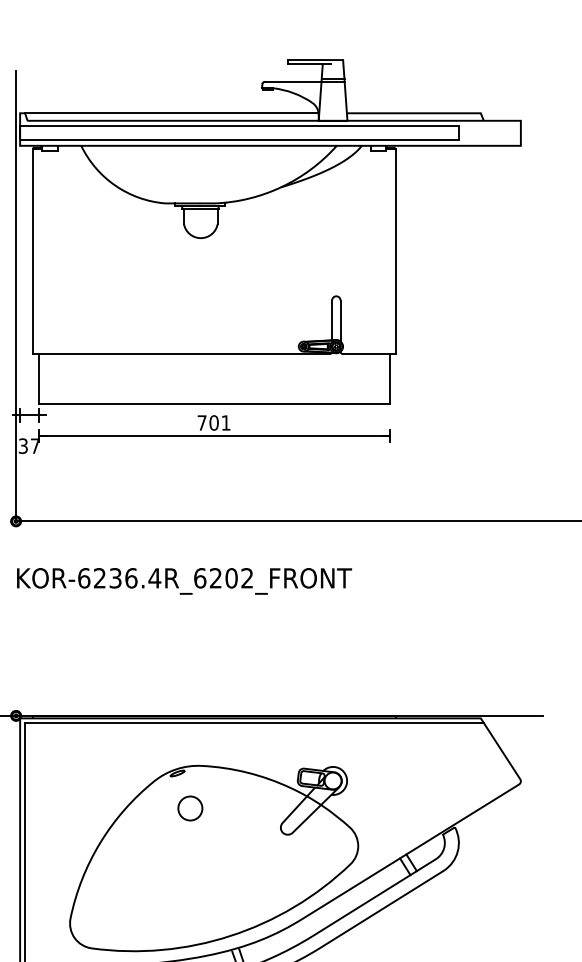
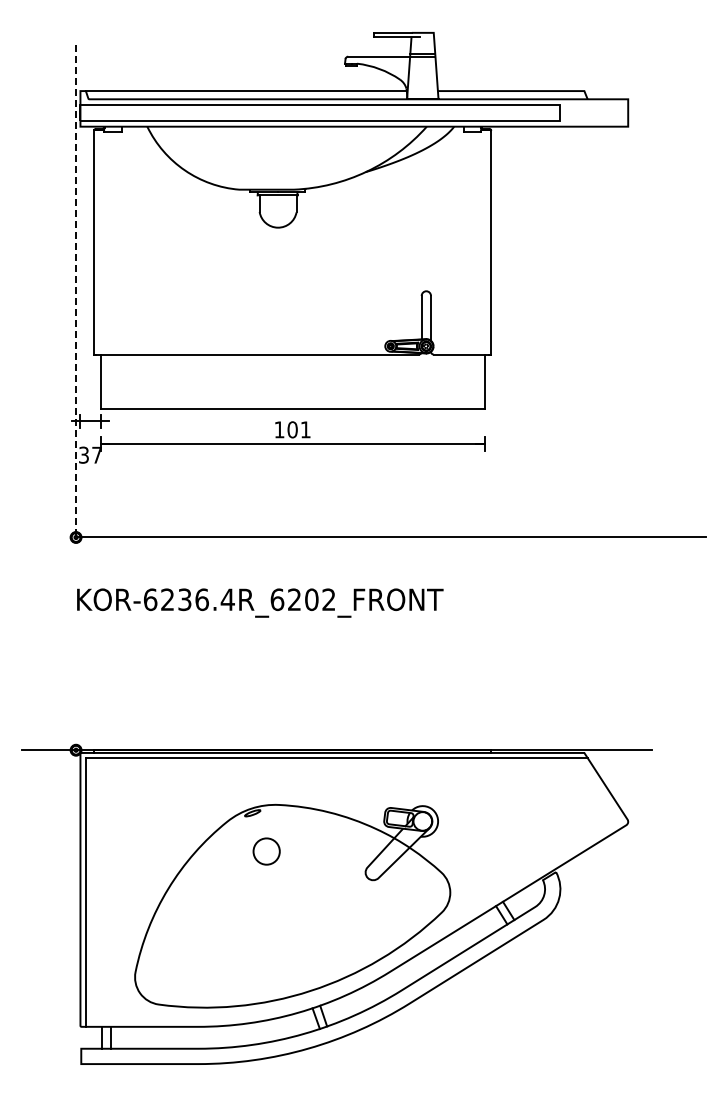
line: (16, 296) -> (76, 291), solid -> dashed
text: (202, 422) -> (279, 429), 701 -> 101

